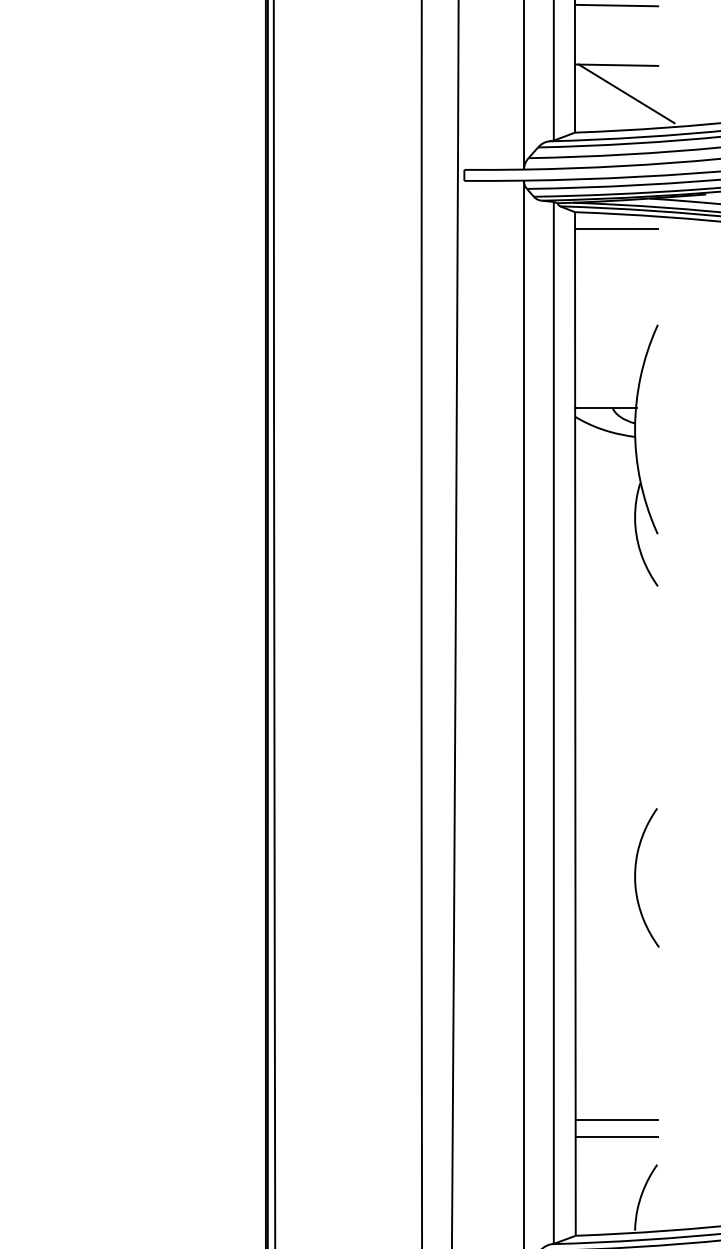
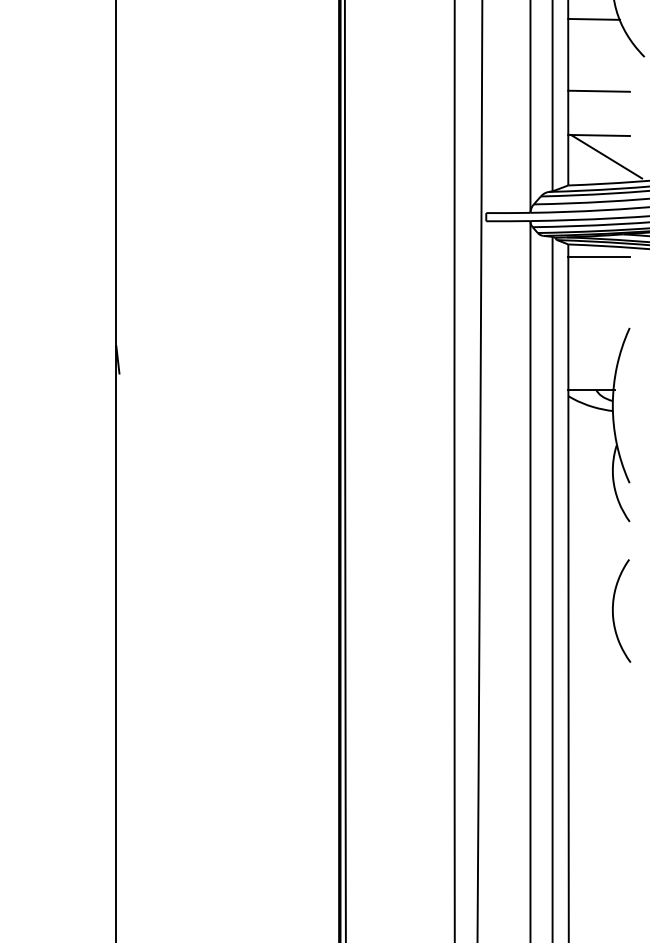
curve: (635, 877) -> (613, 610), moved
line: (615, 1119) -> (598, 917), removed
line: (615, 1137) -> (598, 930), removed

